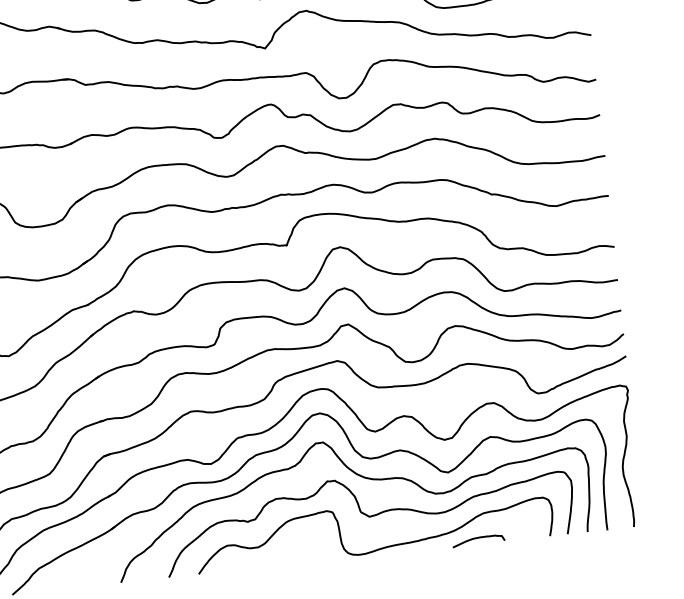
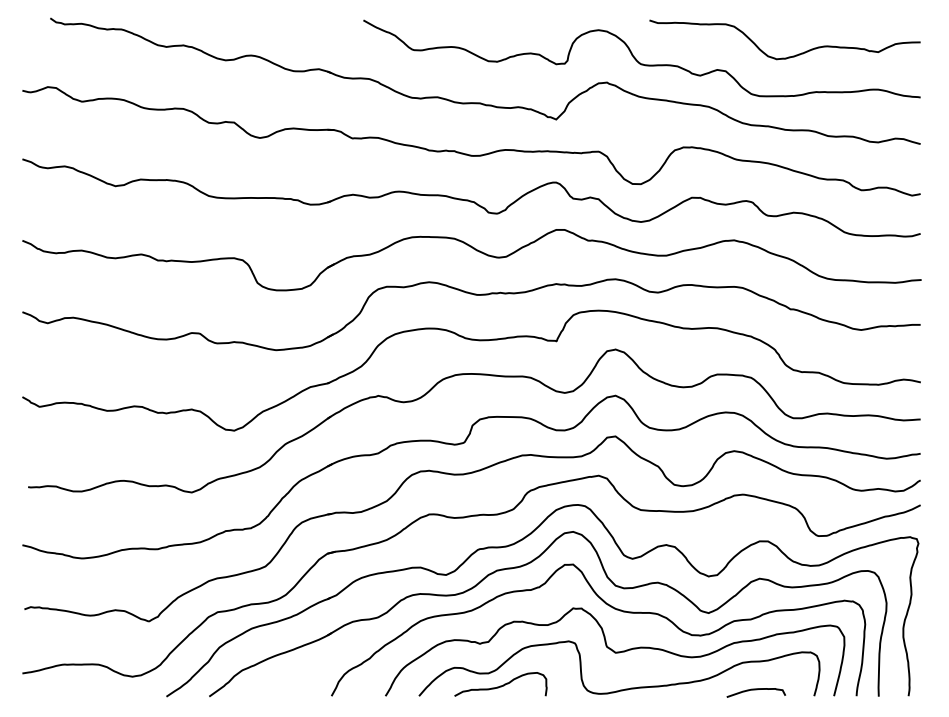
curve: (478, 538) -> (756, 690), moved
curve: (270, 556) -> (500, 685), added

